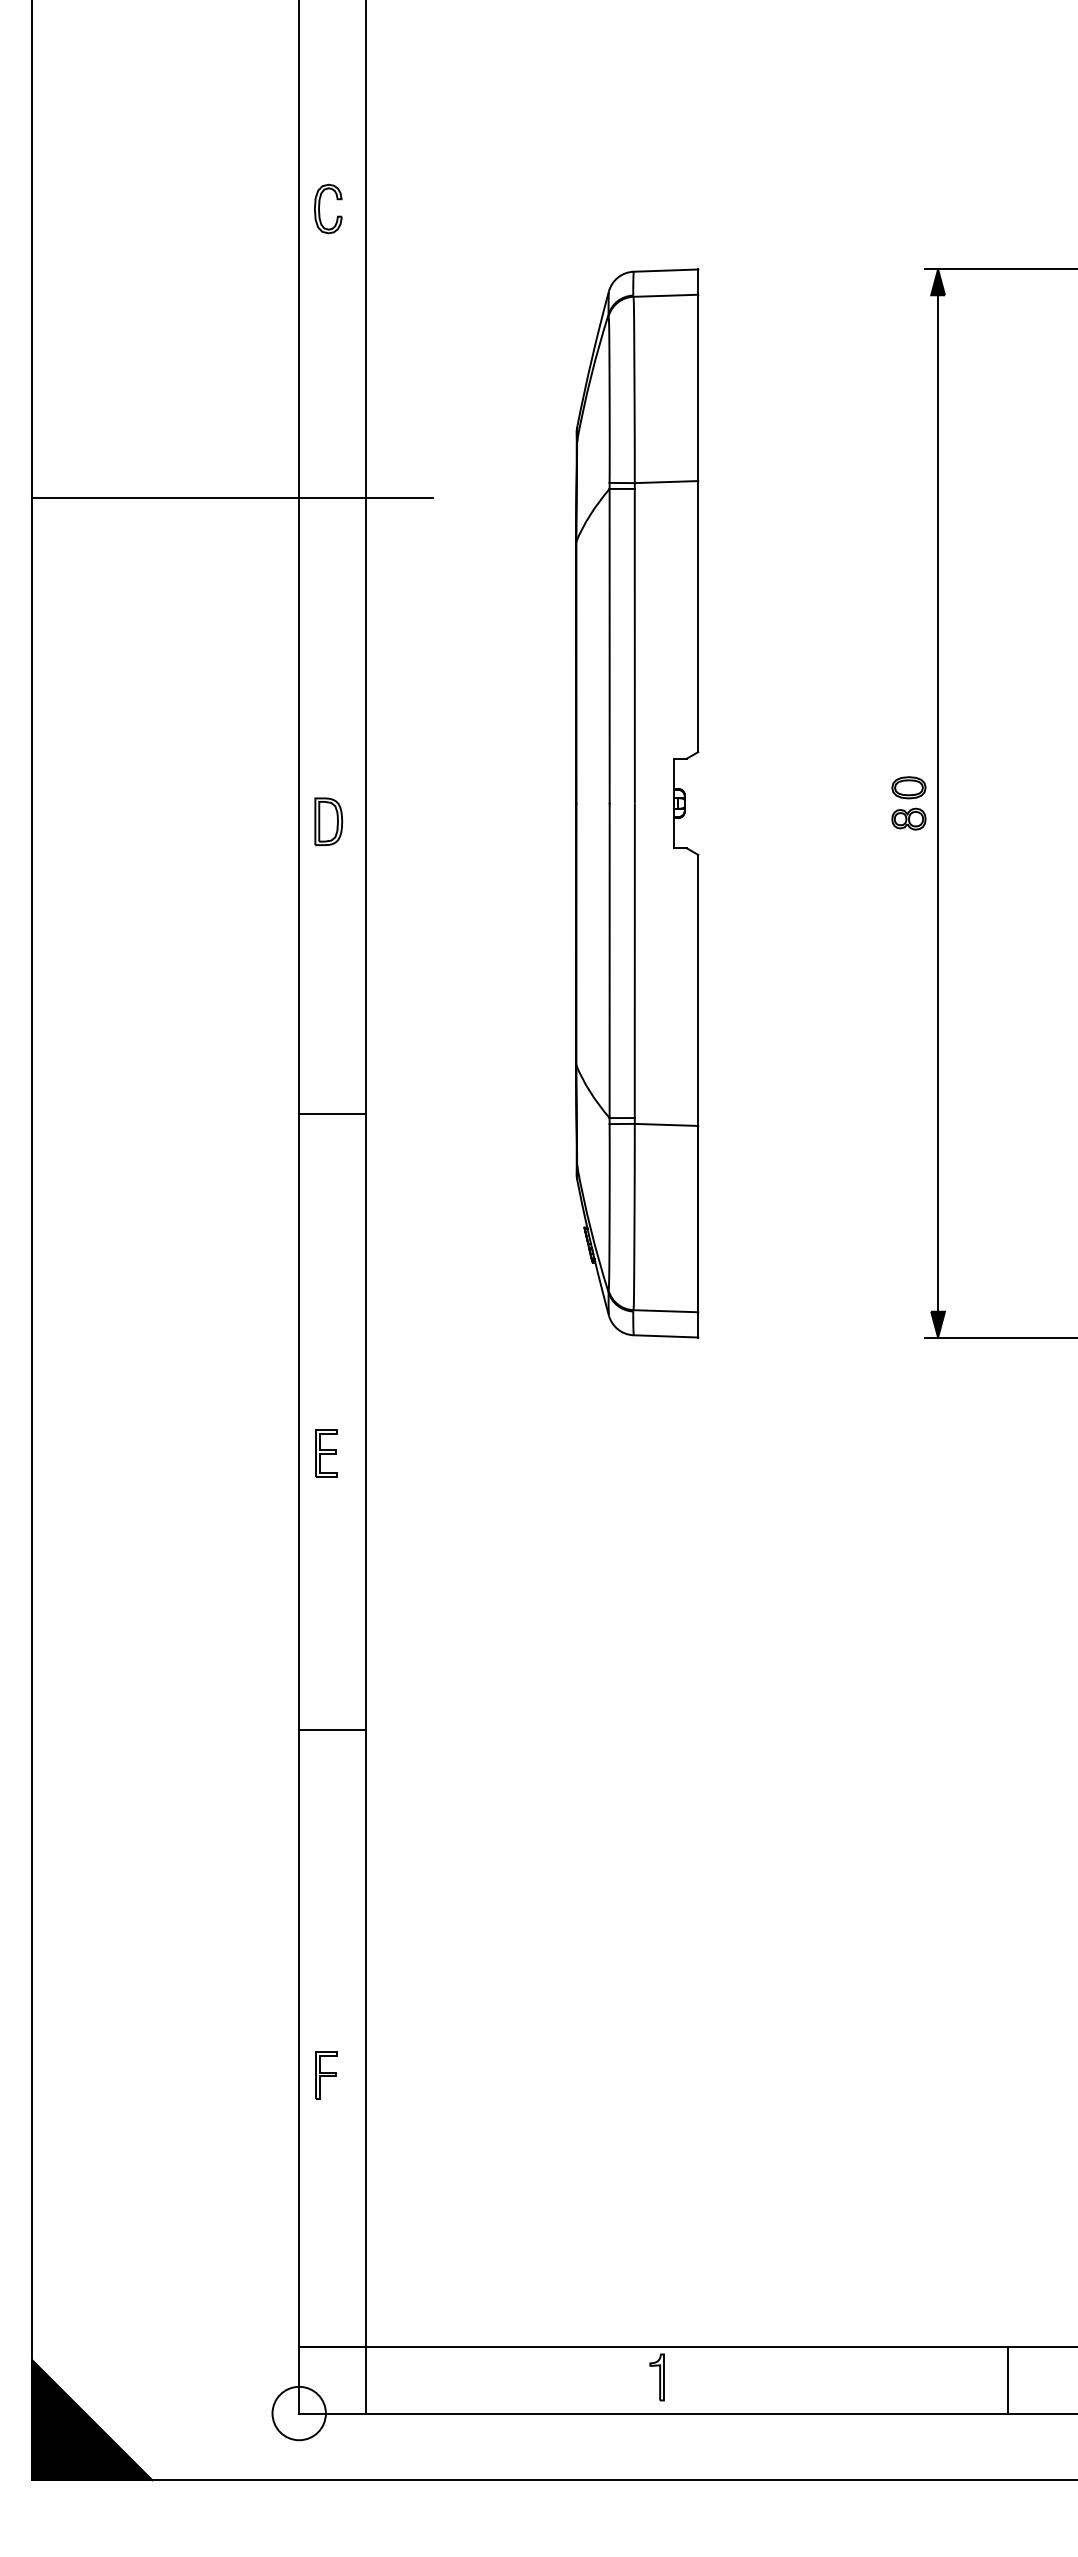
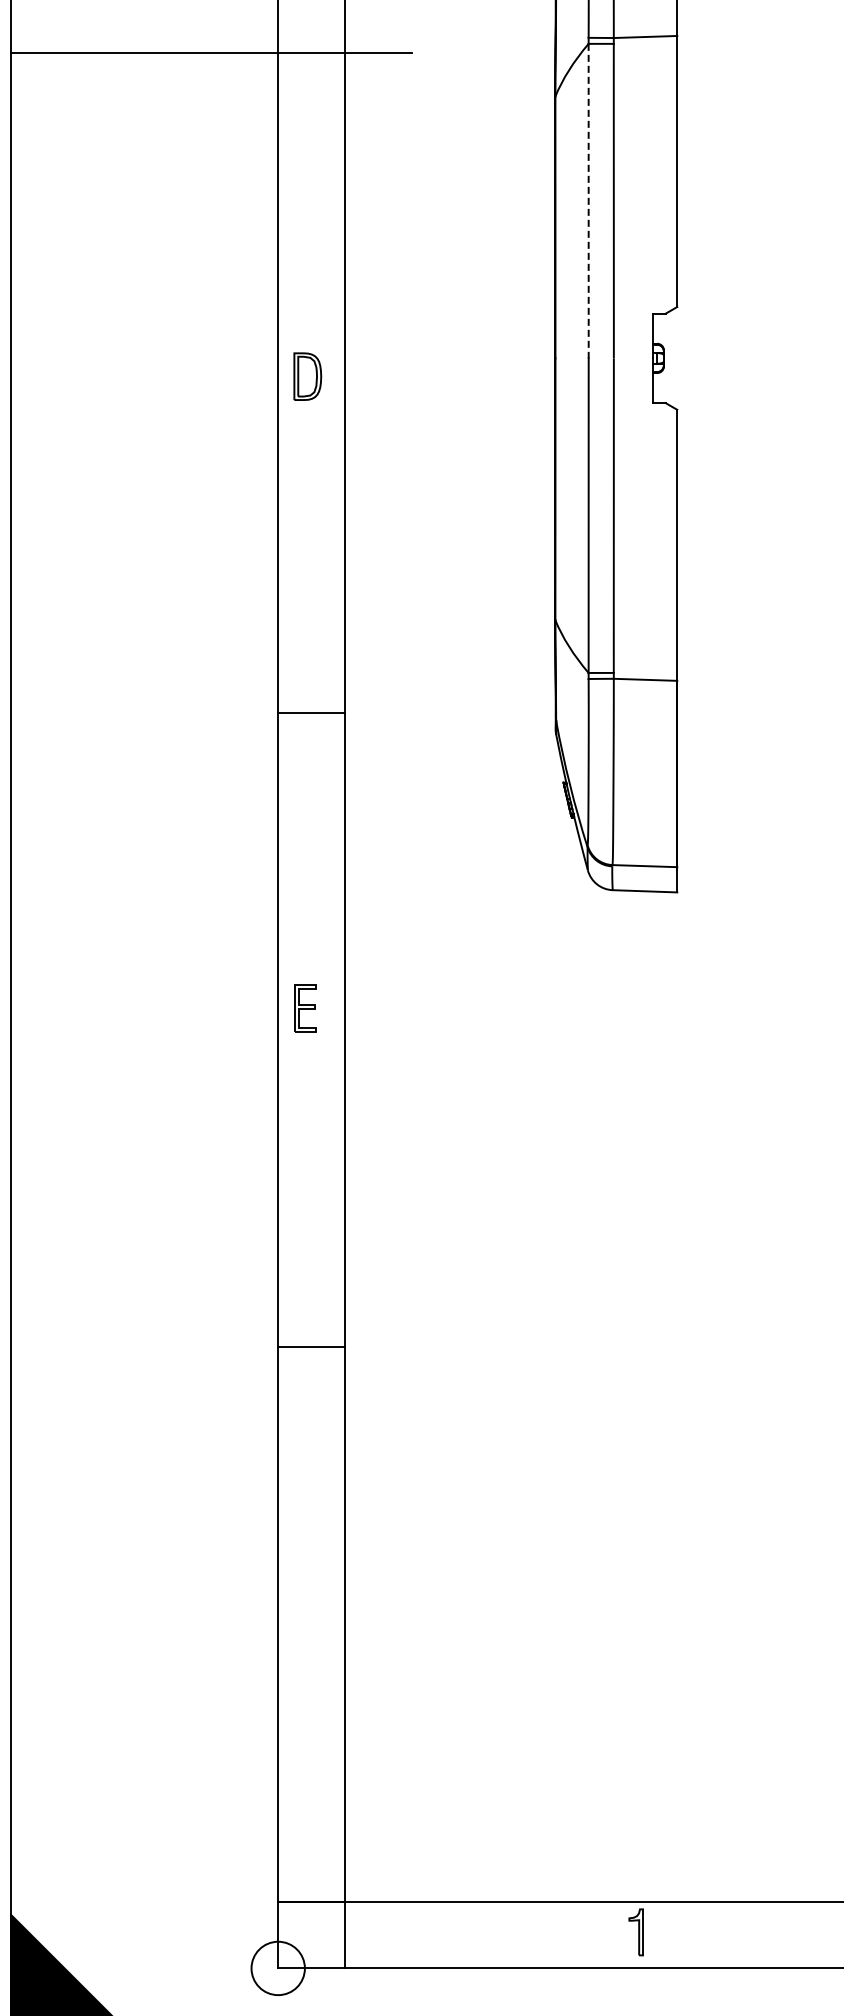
line: (609, 646) -> (588, 201), solid -> dashed
line: (332, 1114) -> (311, 713), moved
line: (332, 1730) -> (311, 1347), moved
part: (326, 2075) -> (305, 1630), removed

